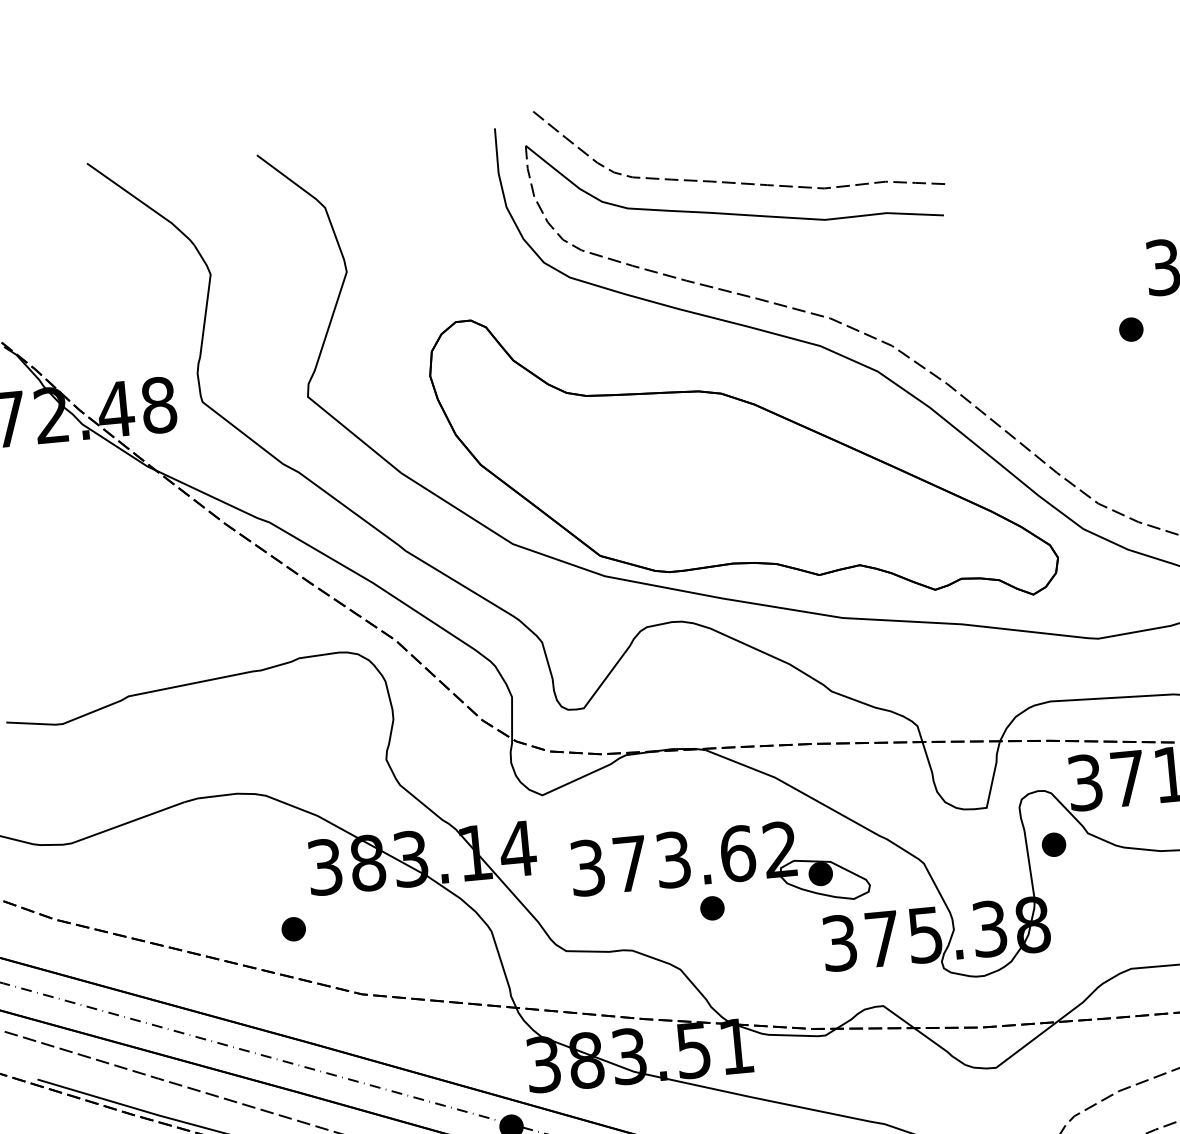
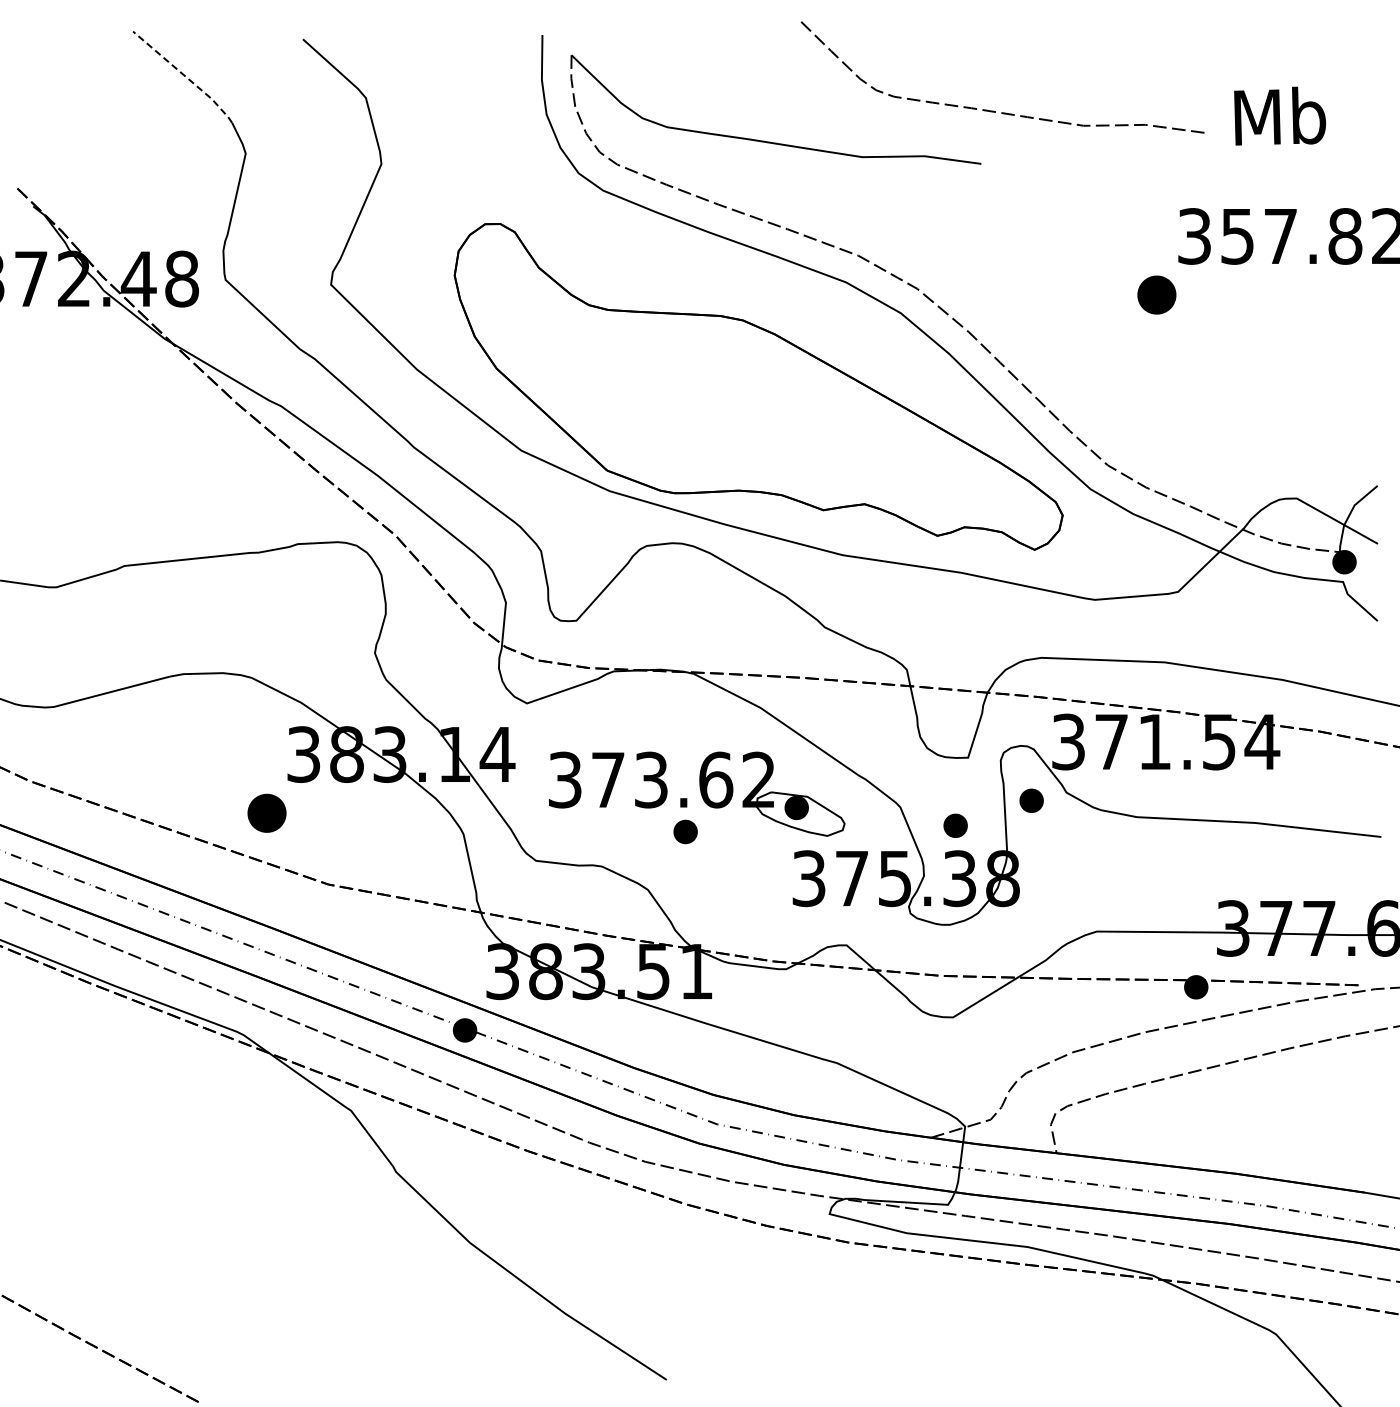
curve: (733, 181) -> (993, 110), moved
line: (143, 203) -> (185, 76), solid -> dashed
part: (1131, 329) -> (1157, 295), size x1.6
part: (980, 876) -> (955, 825), added
part: (293, 929) -> (266, 813), size x1.6

